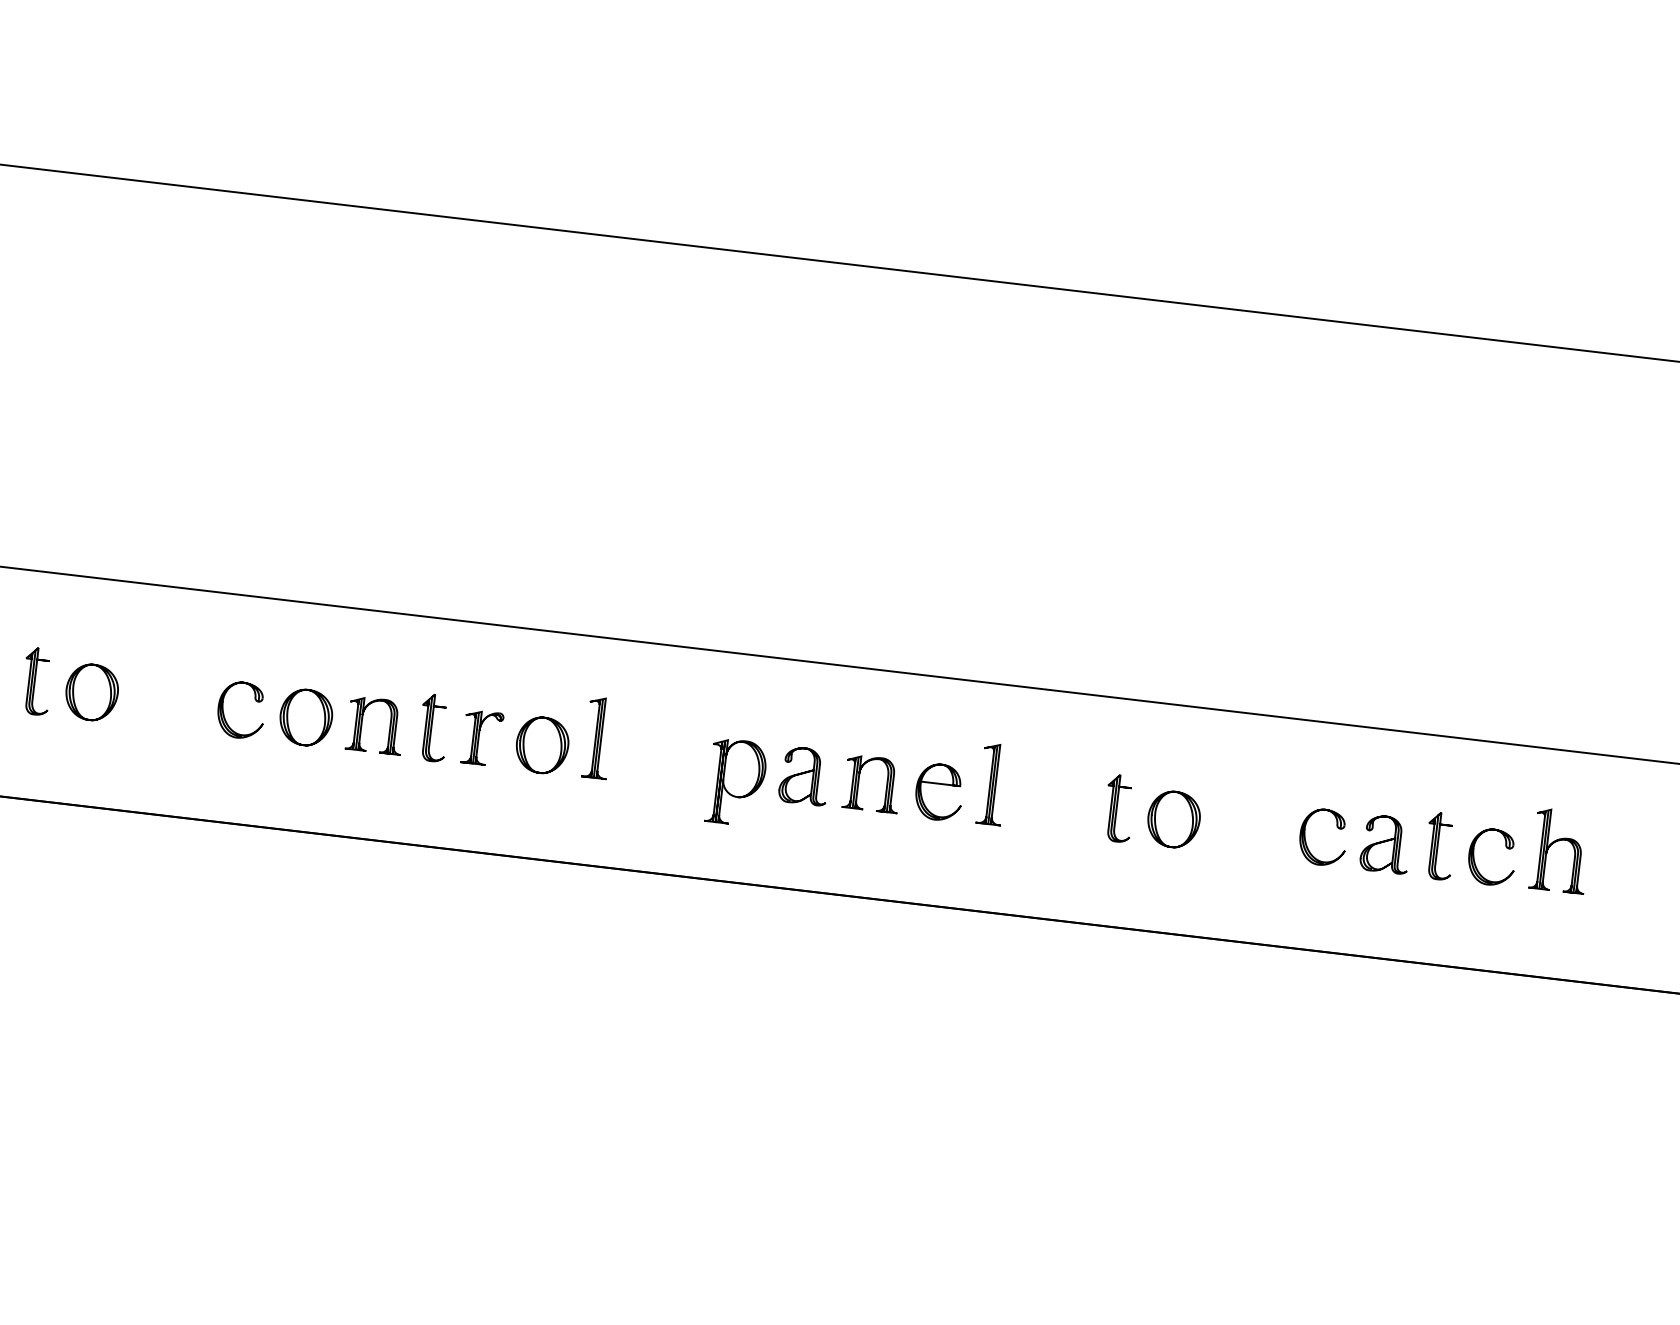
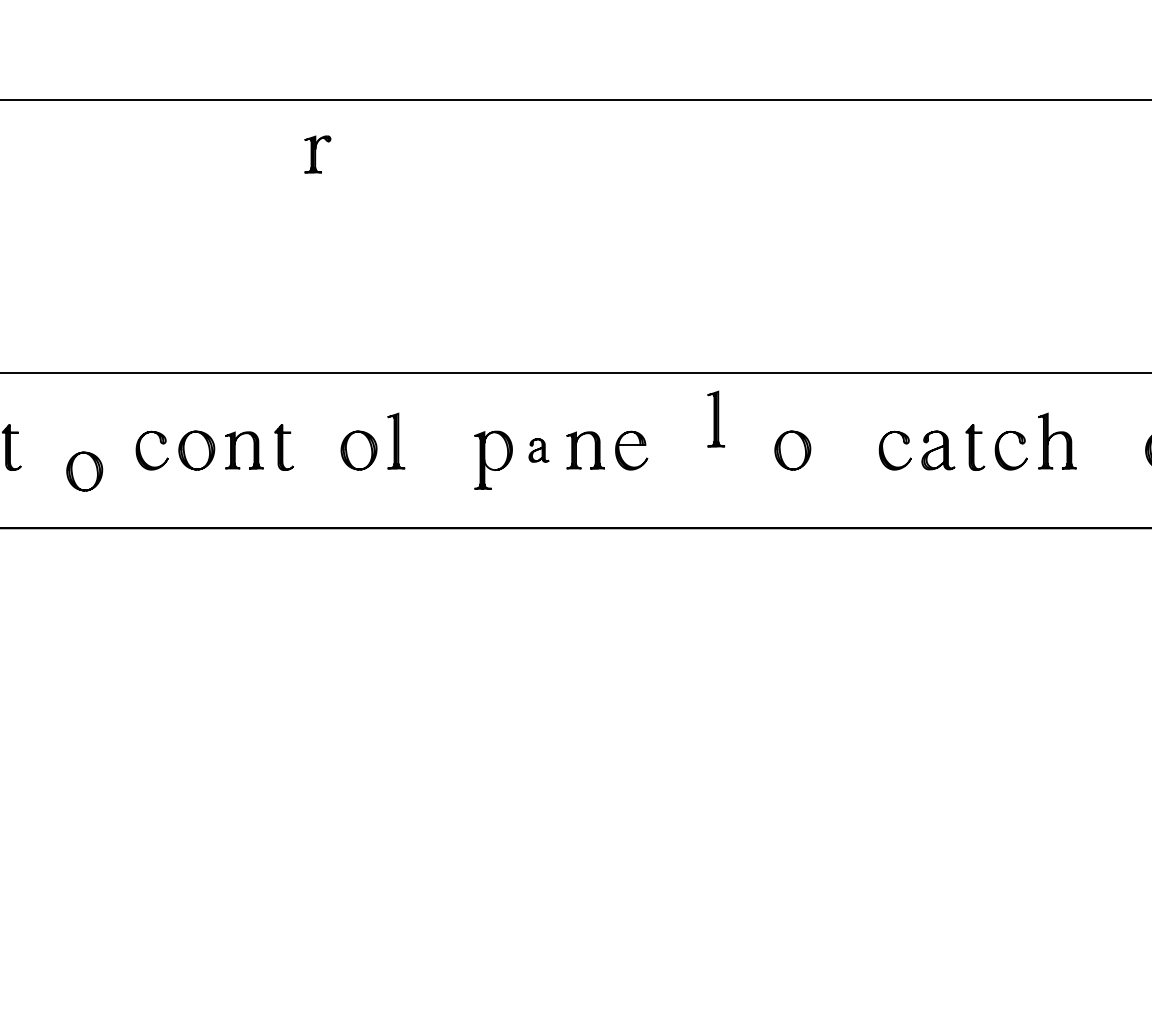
curve: (75, 696) -> (73, 475), moved
part: (481, 738) -> (317, 154), moved
part: (803, 775) -> (538, 450), size x0.6
part: (993, 783) -> (716, 418), moved
curve: (1117, 808) -> (753, 447), removed

